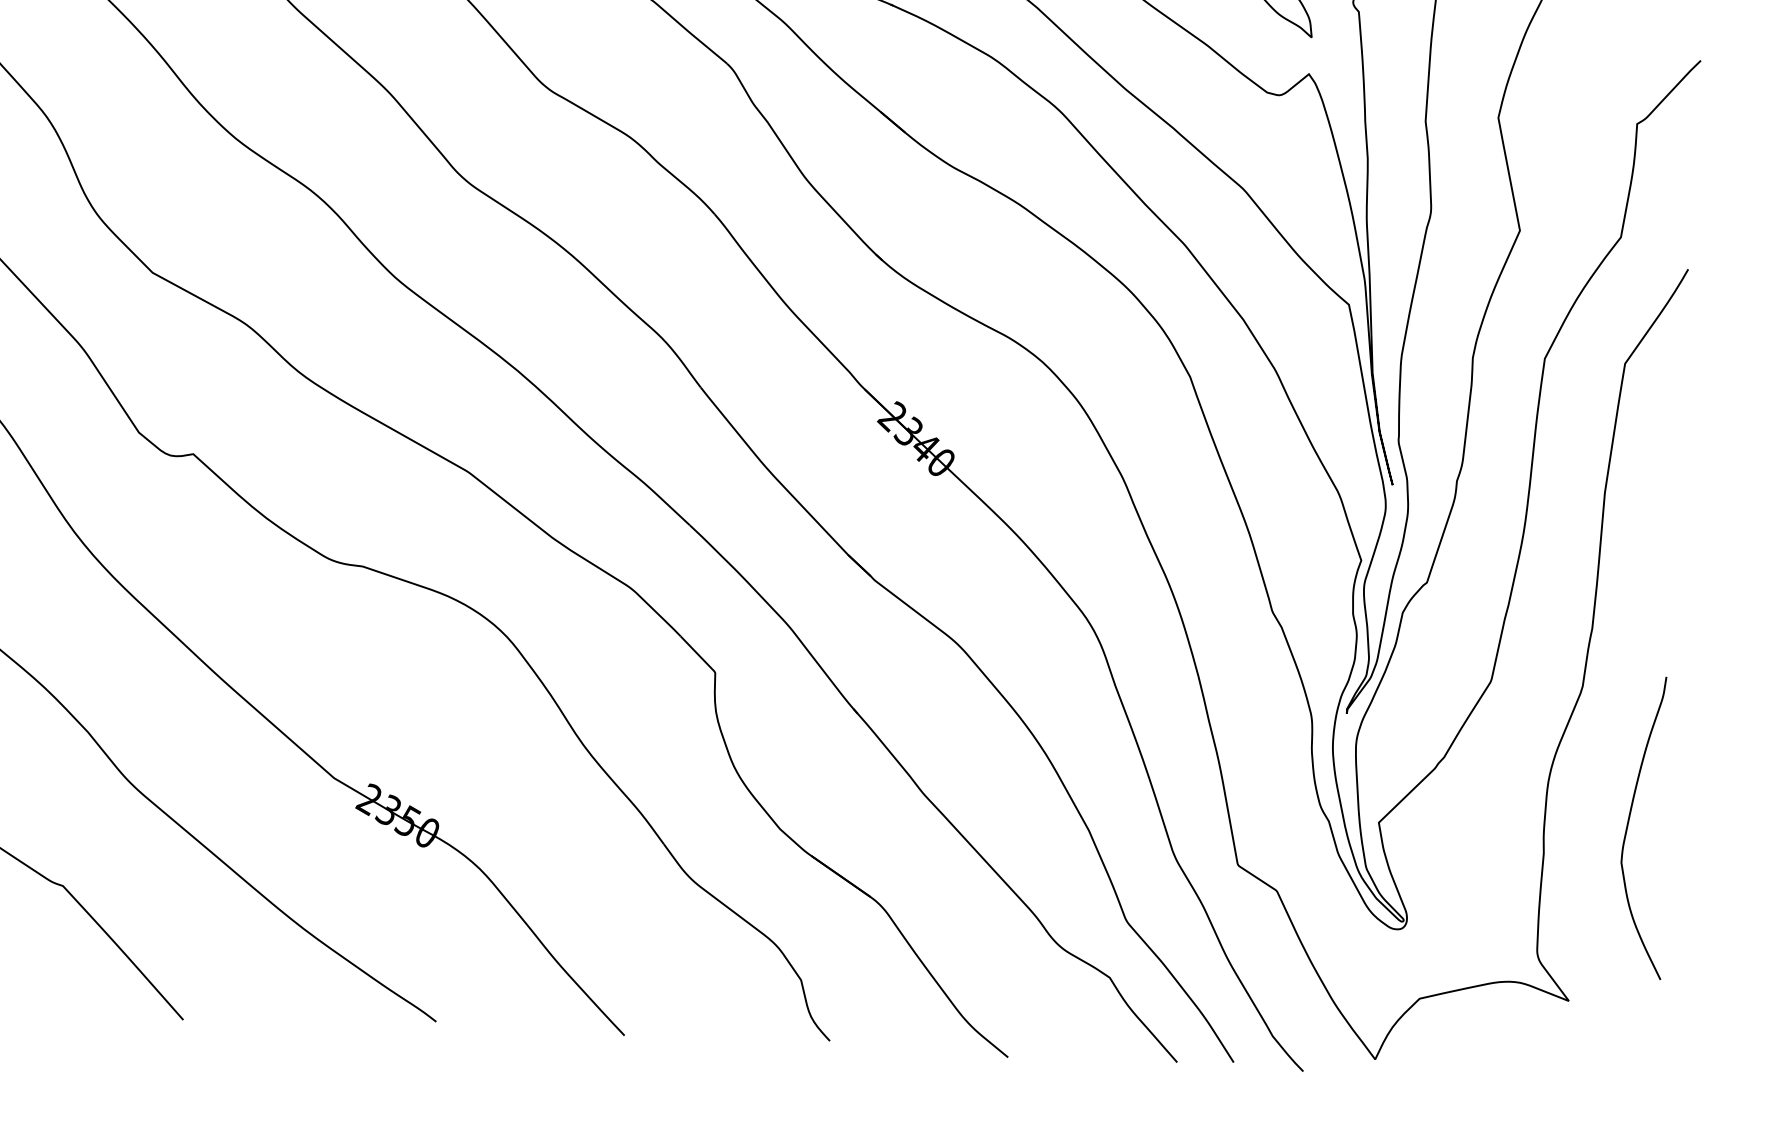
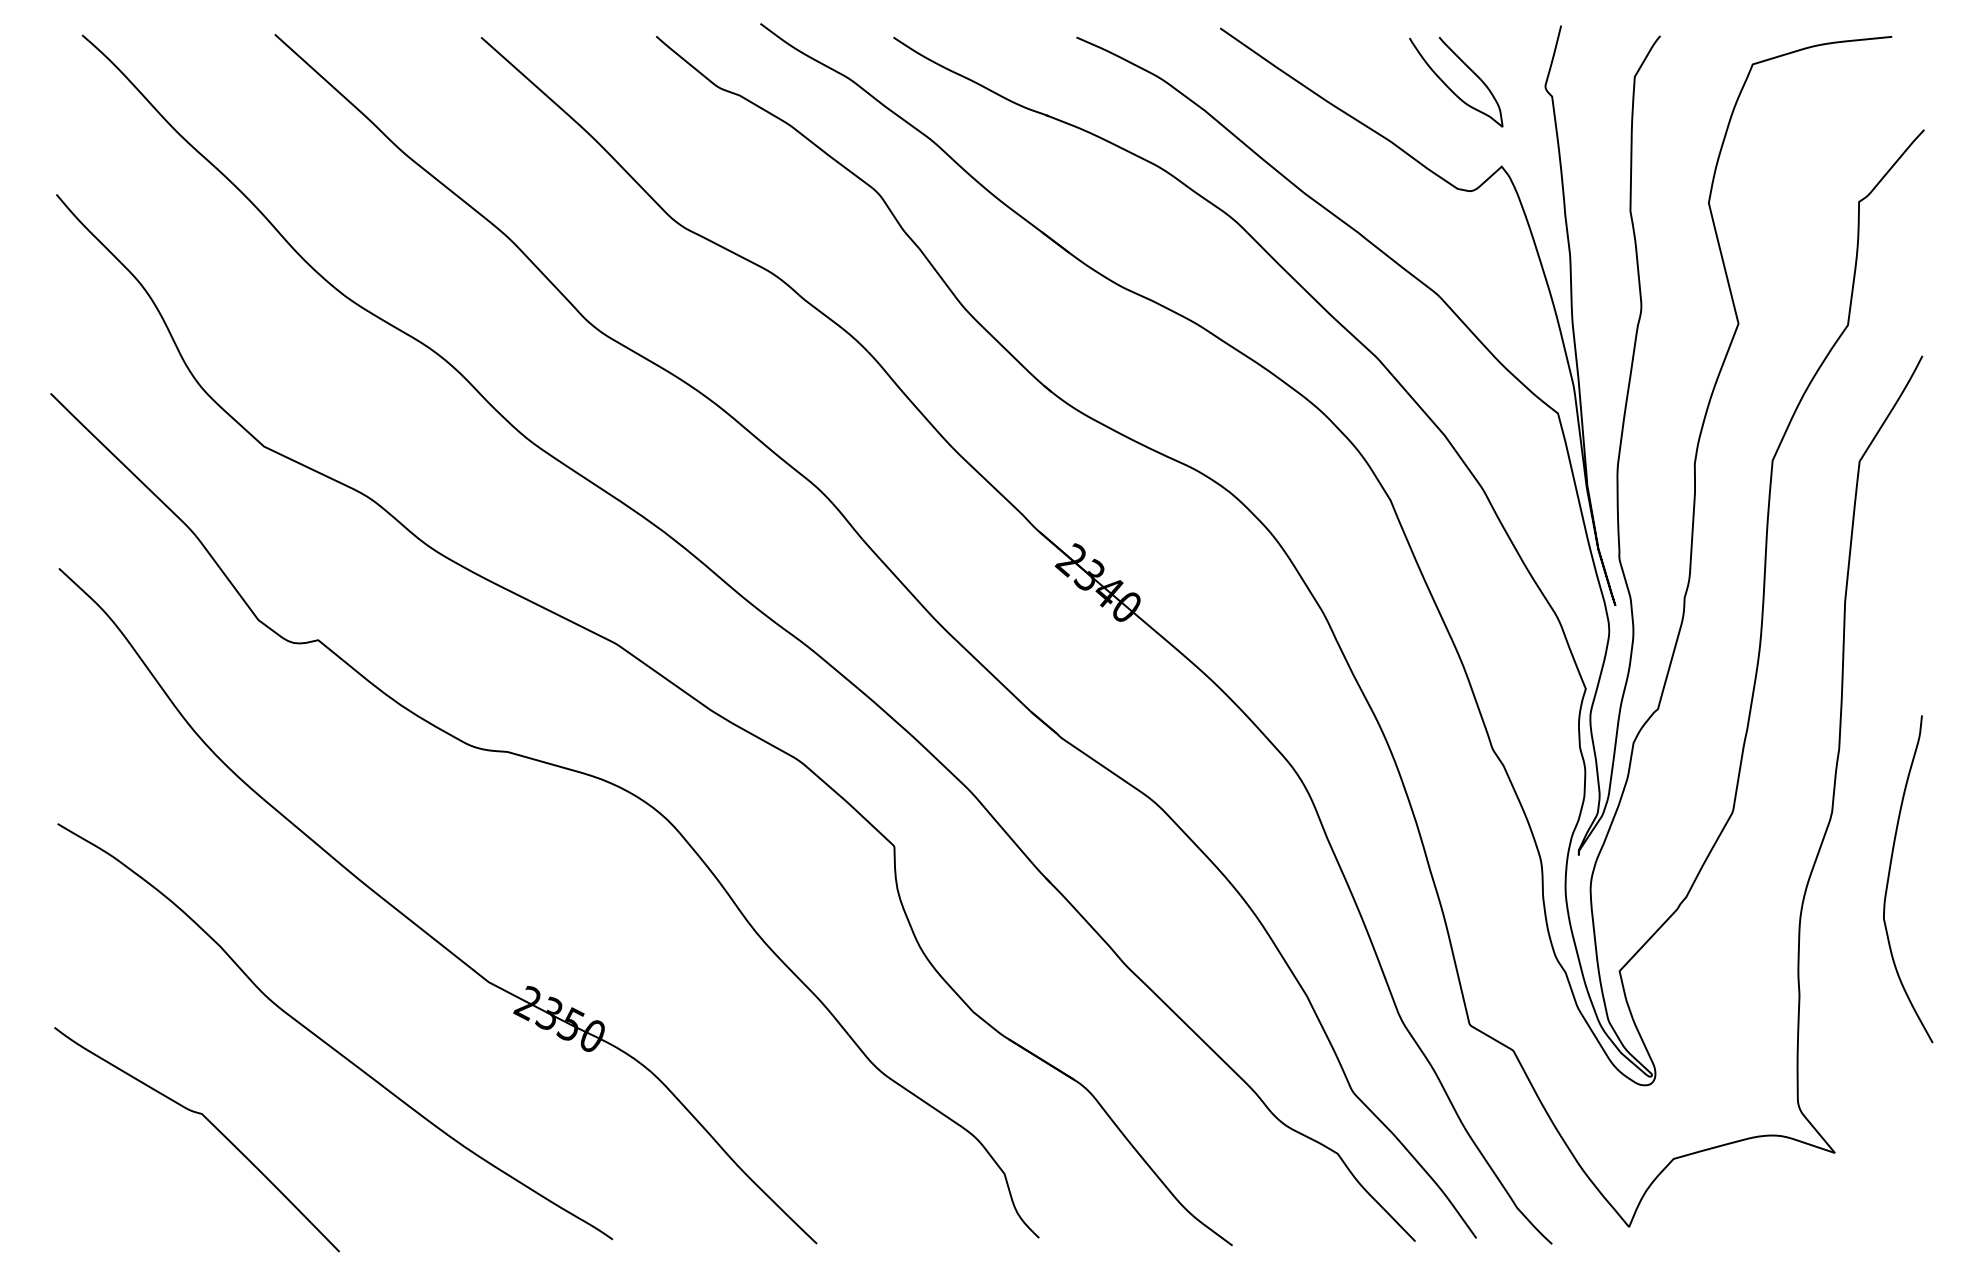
curve: (1628, 825) -> (1889, 878), moved

